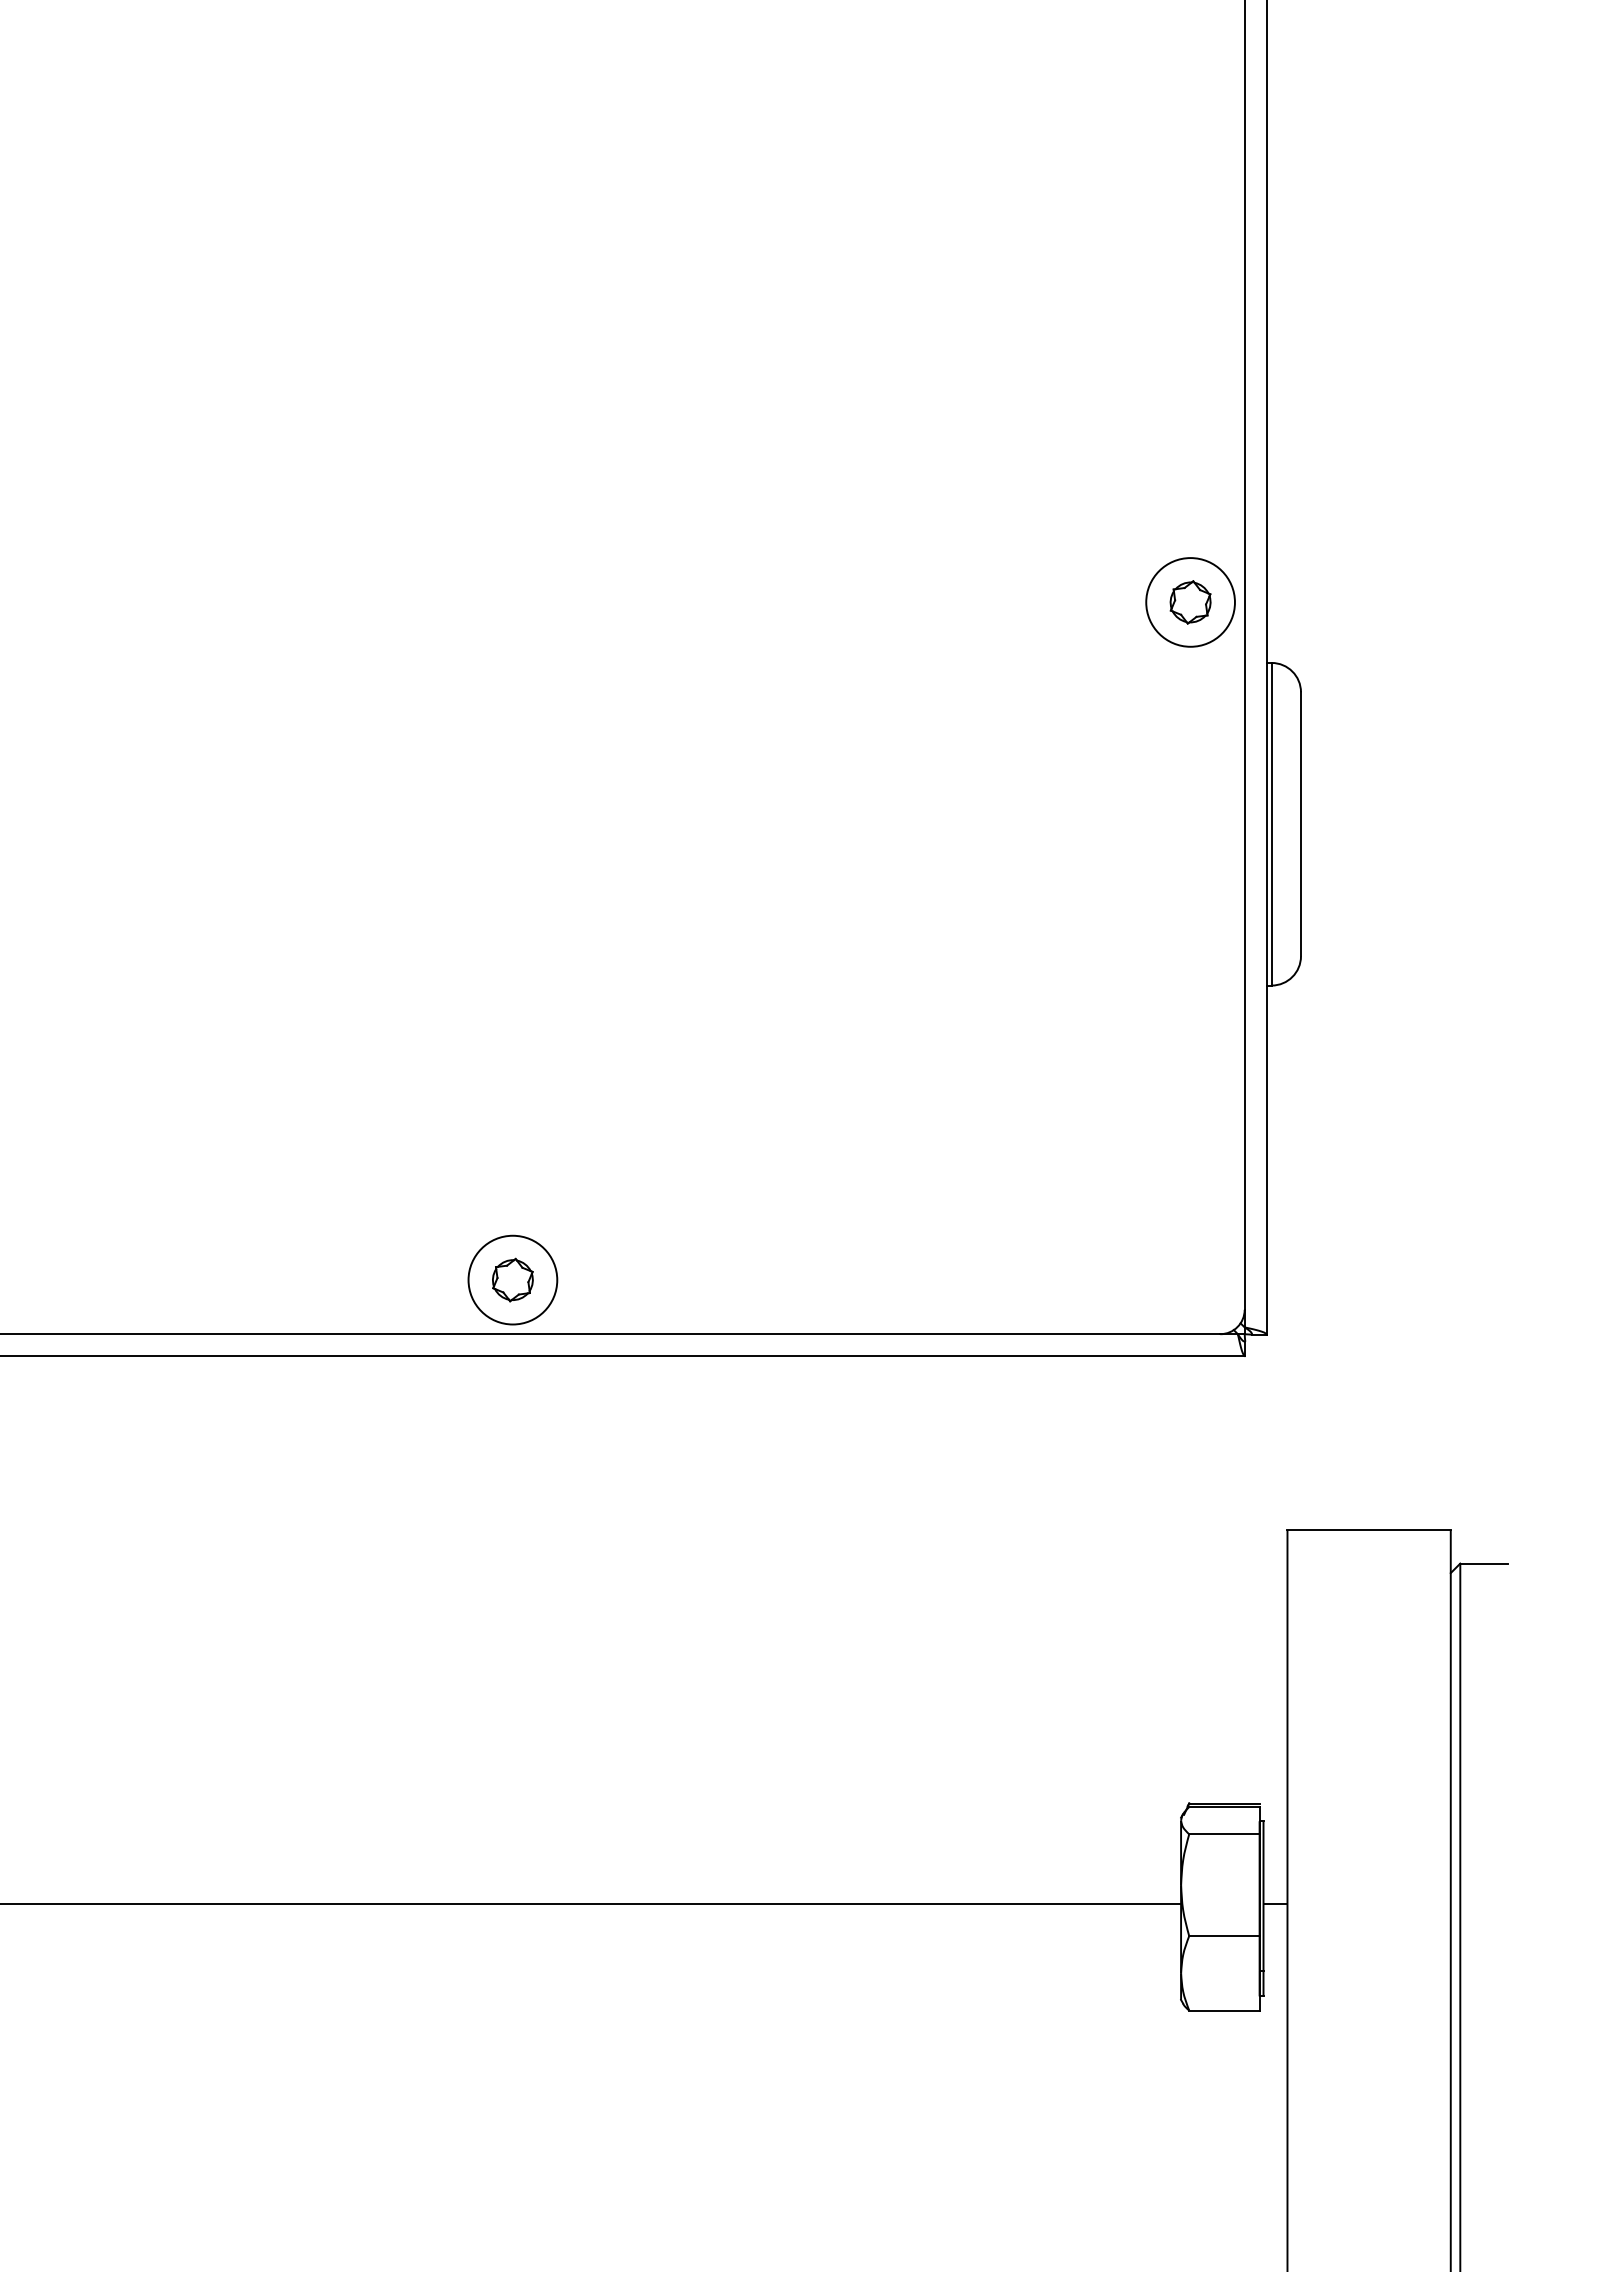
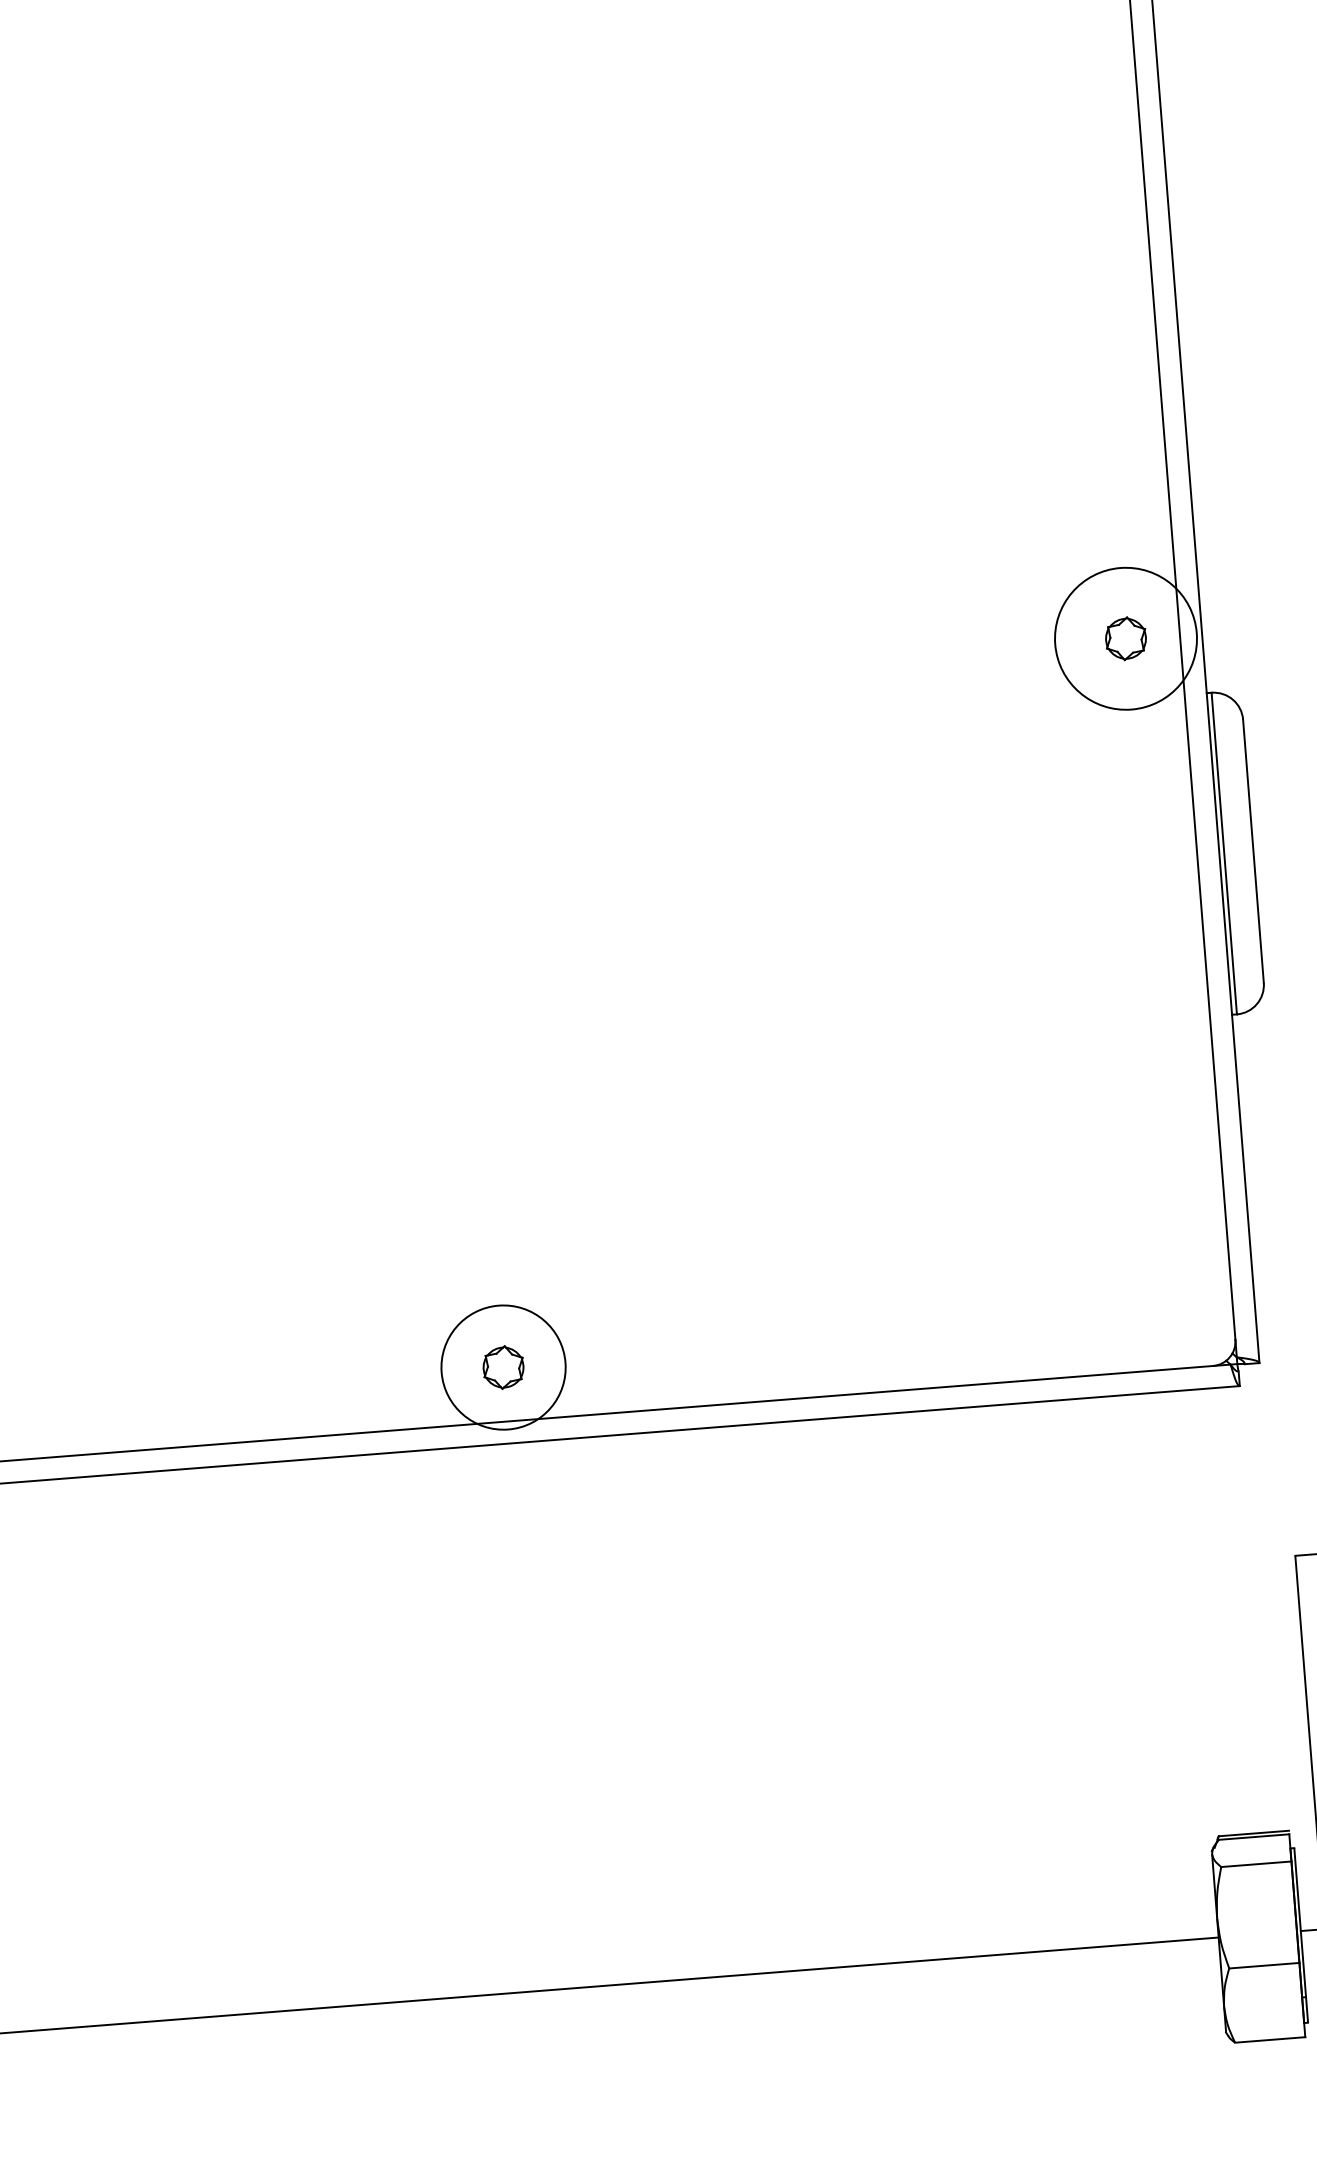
circle: (1190, 602) -> (1125, 638), size x1.6
circle: (512, 1279) -> (503, 1366), size x1.4

